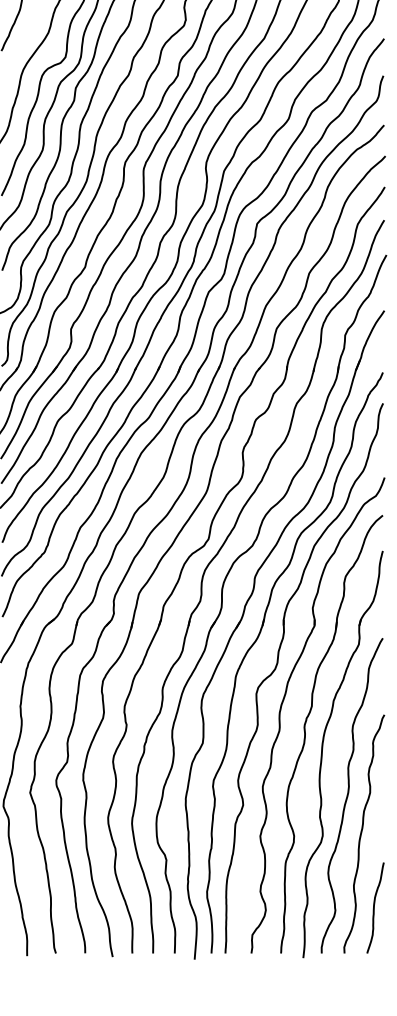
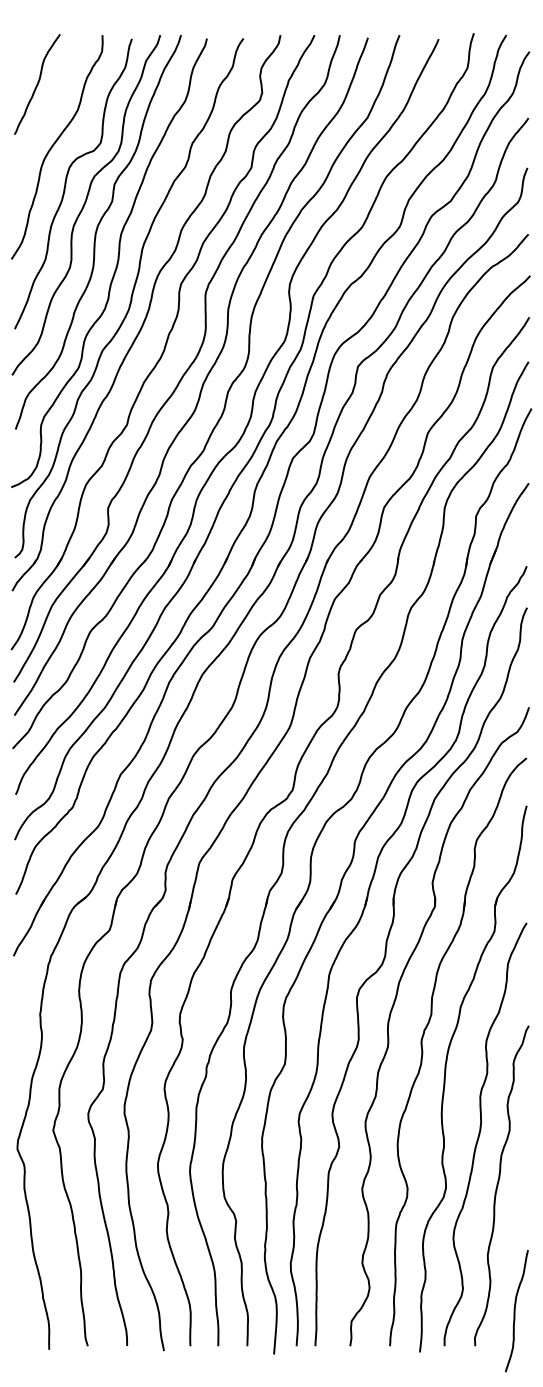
curve: (374, 908) -> (515, 1311), moved

